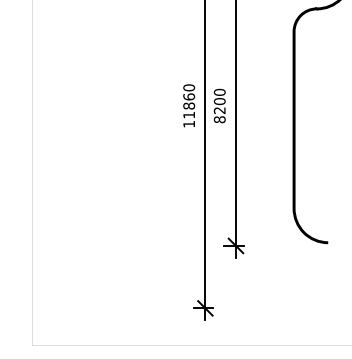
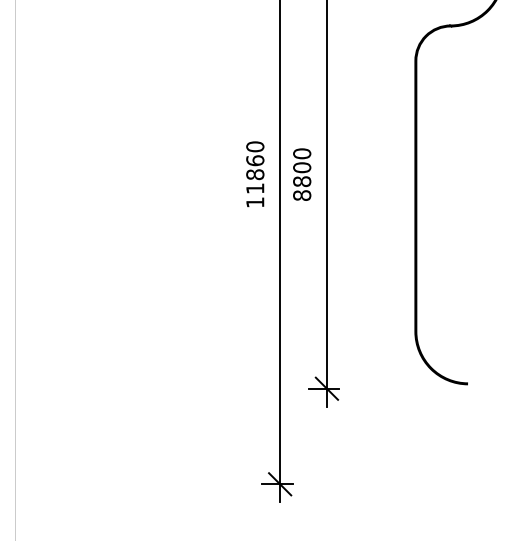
text: (219, 110) -> (301, 181), 8200 -> 8800

